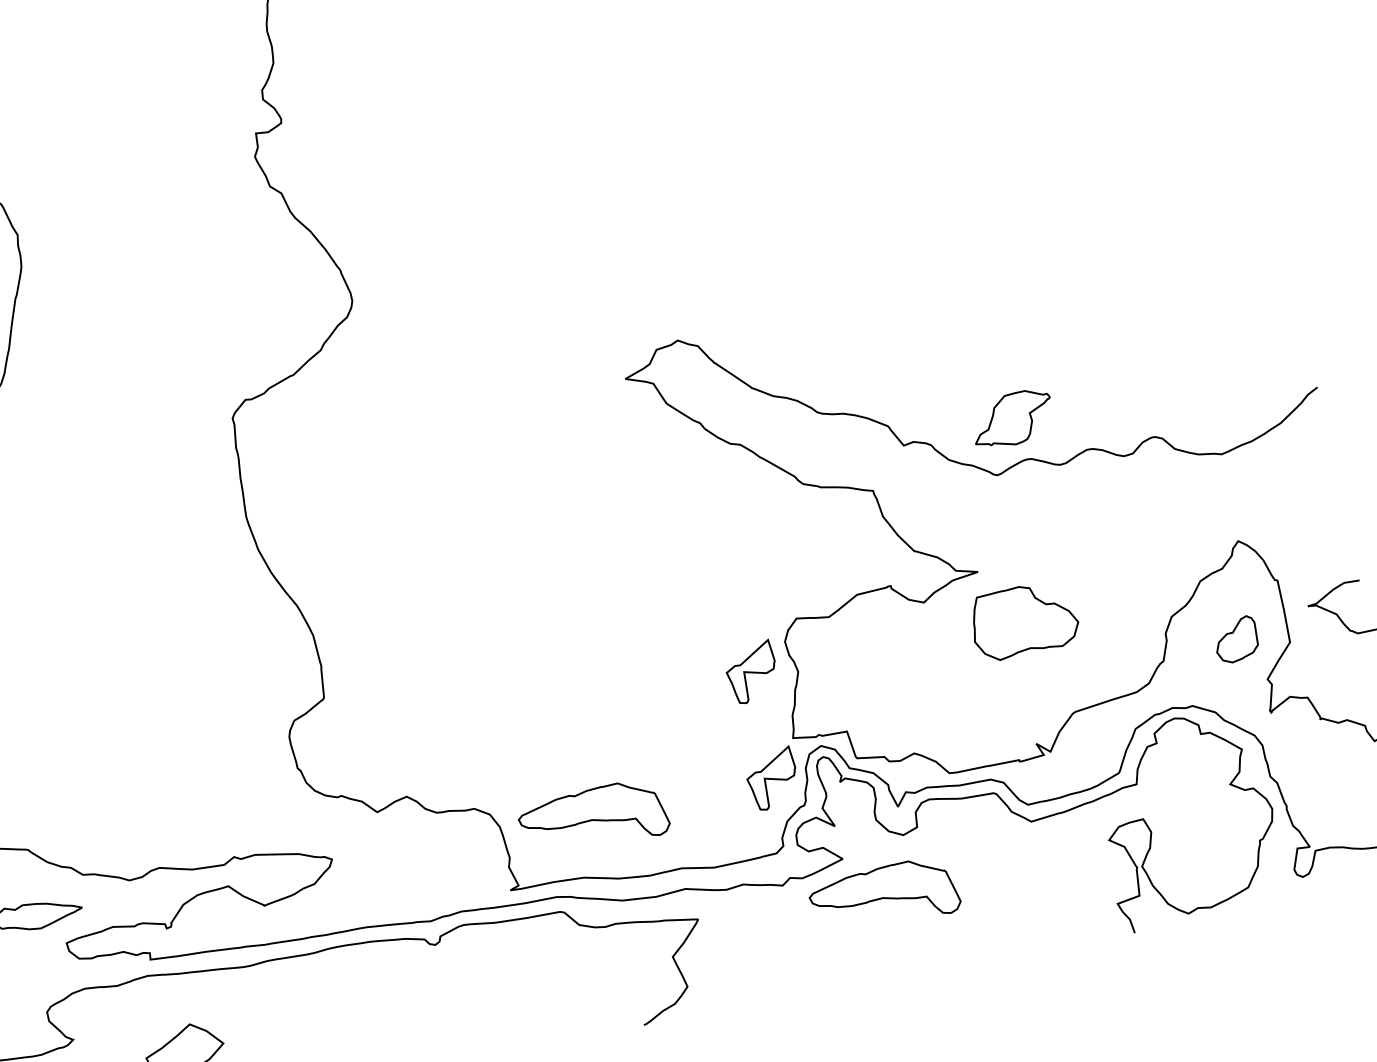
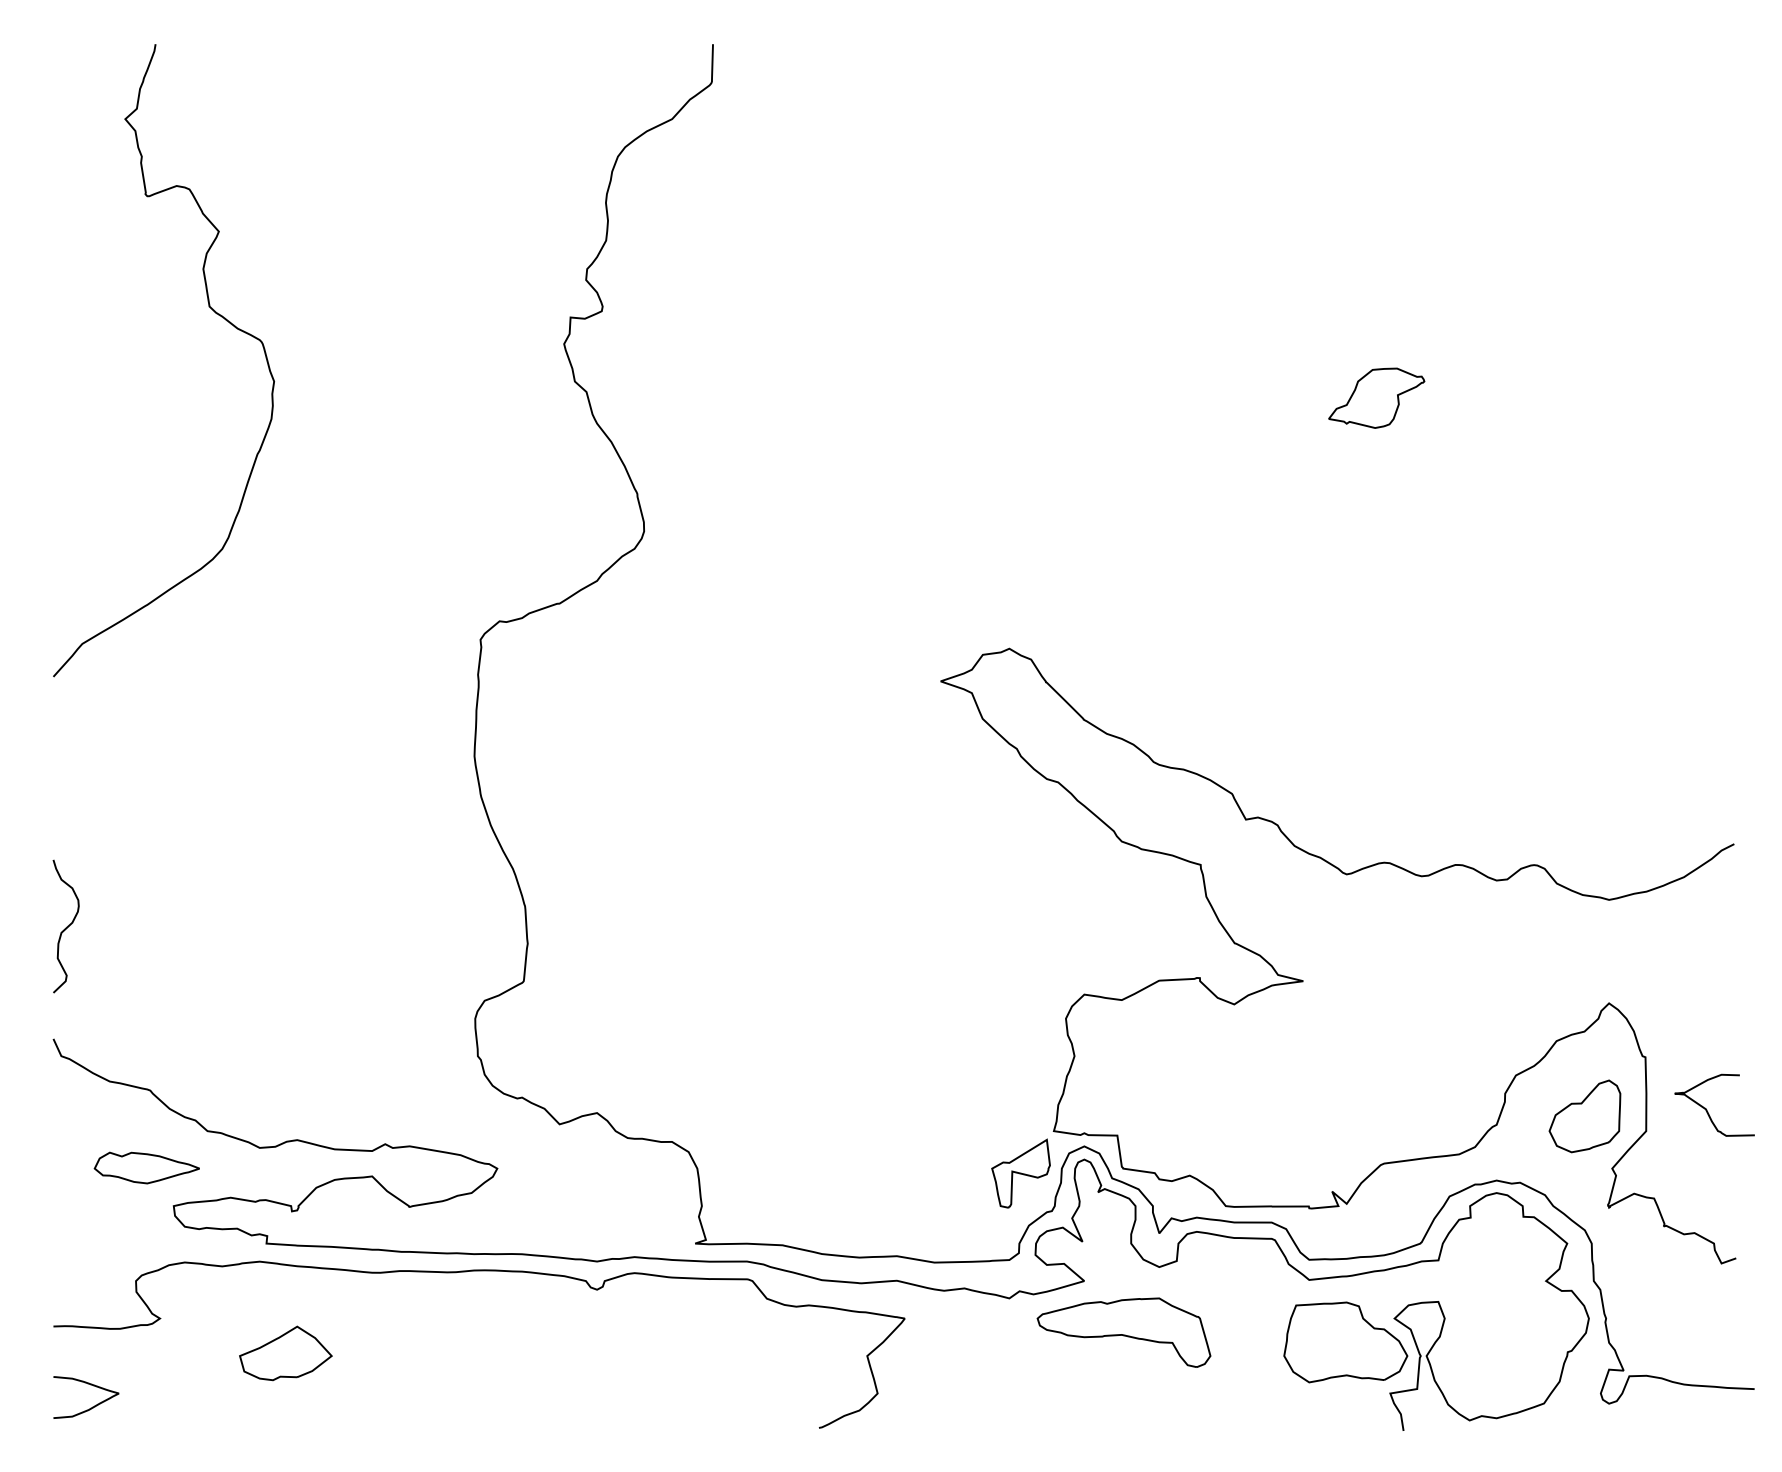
part: (1012, 418) -> (1376, 397), moved
part: (1024, 620) -> (1345, 1342), moved
part: (1235, 640) -> (1584, 1116), size x1.43
part: (751, 672) -> (1020, 1046), removed
part: (593, 817) -> (806, 1178), removed

